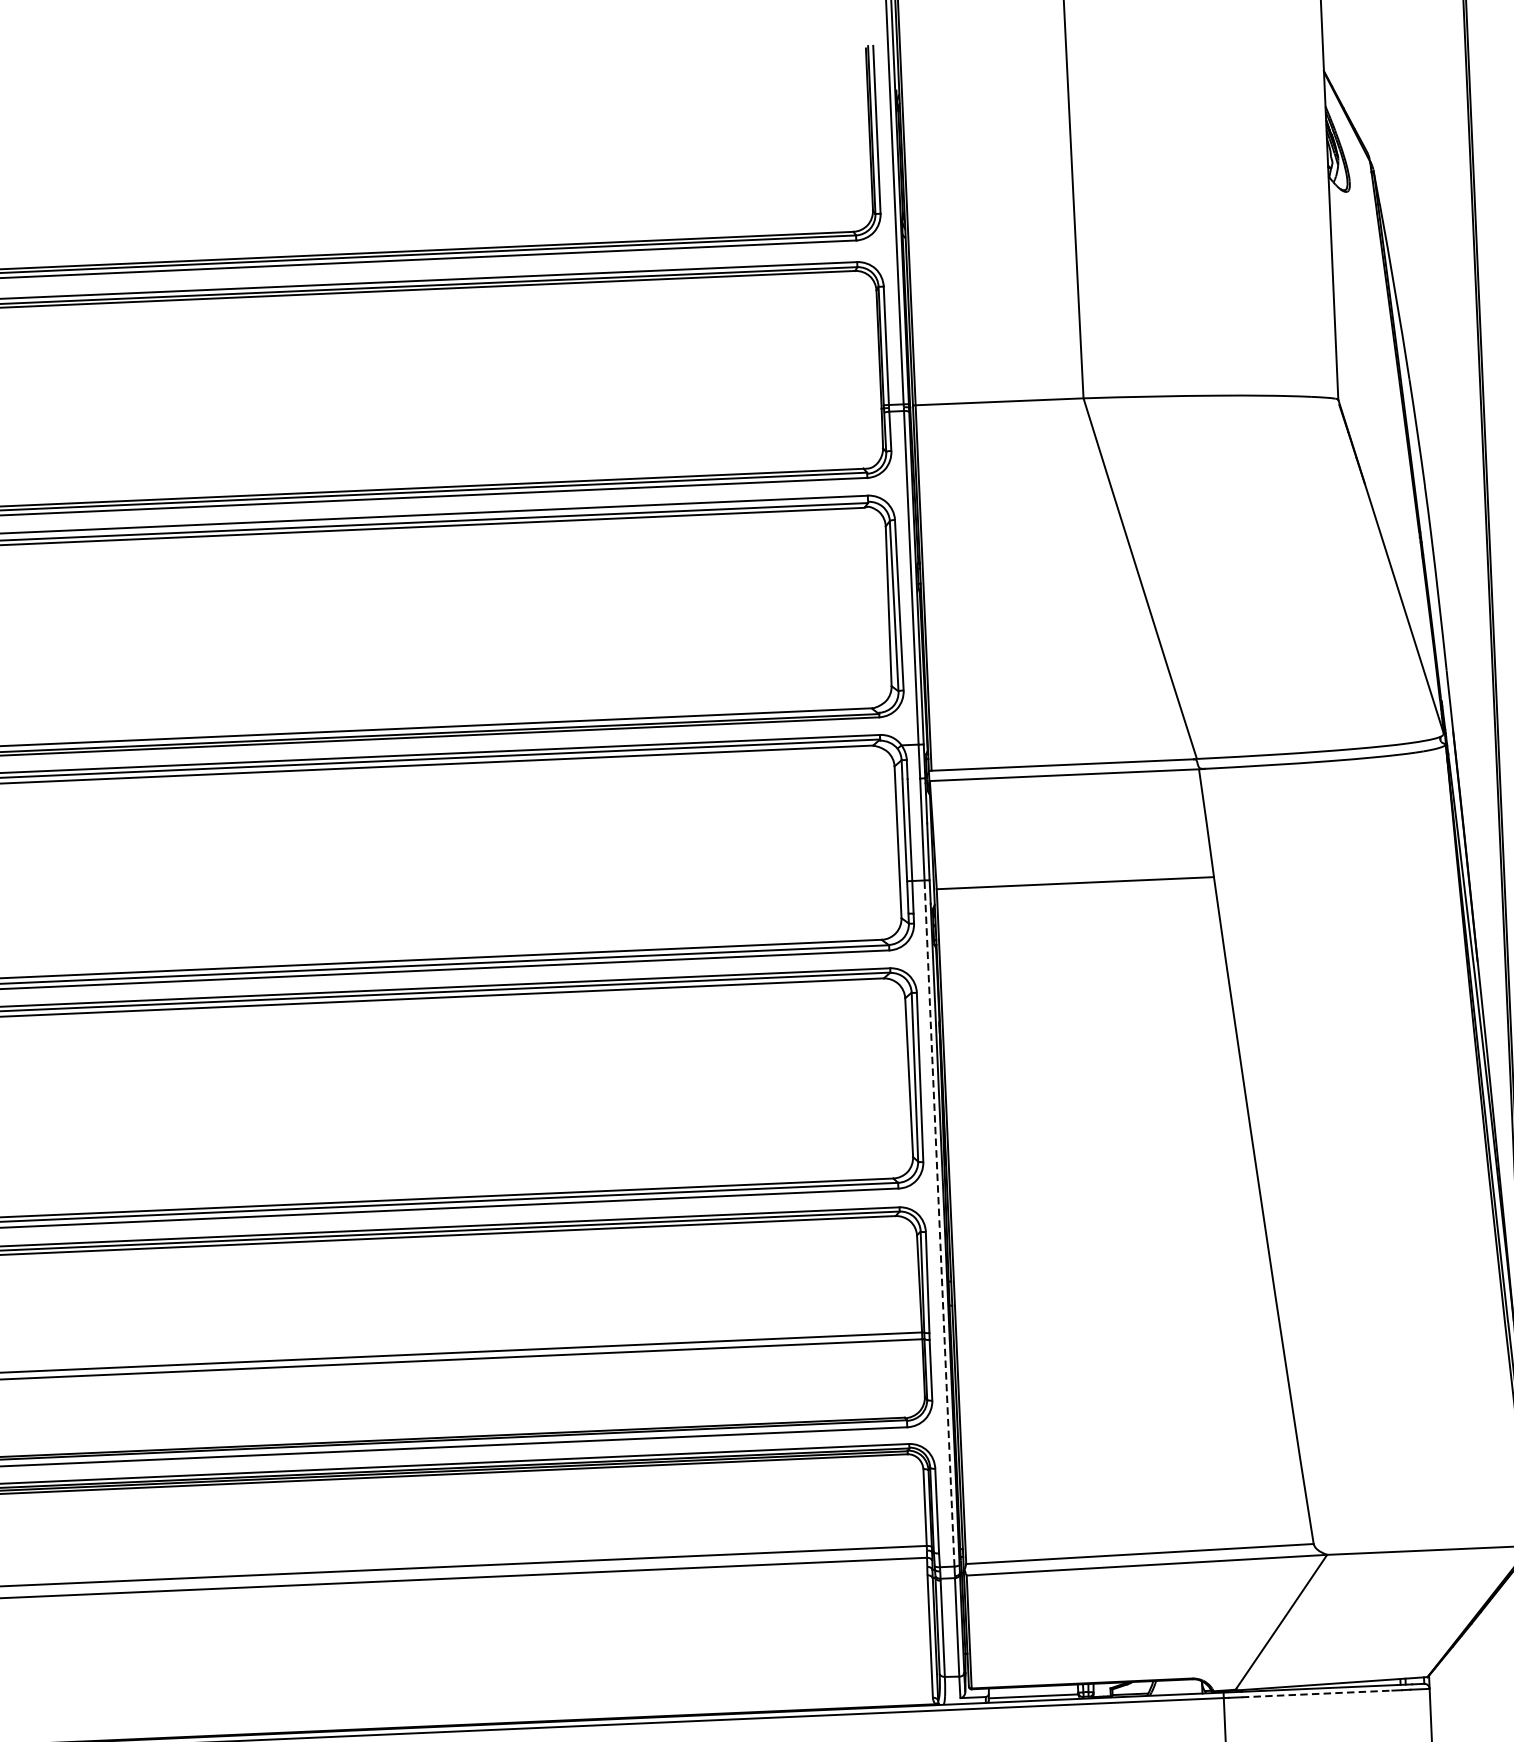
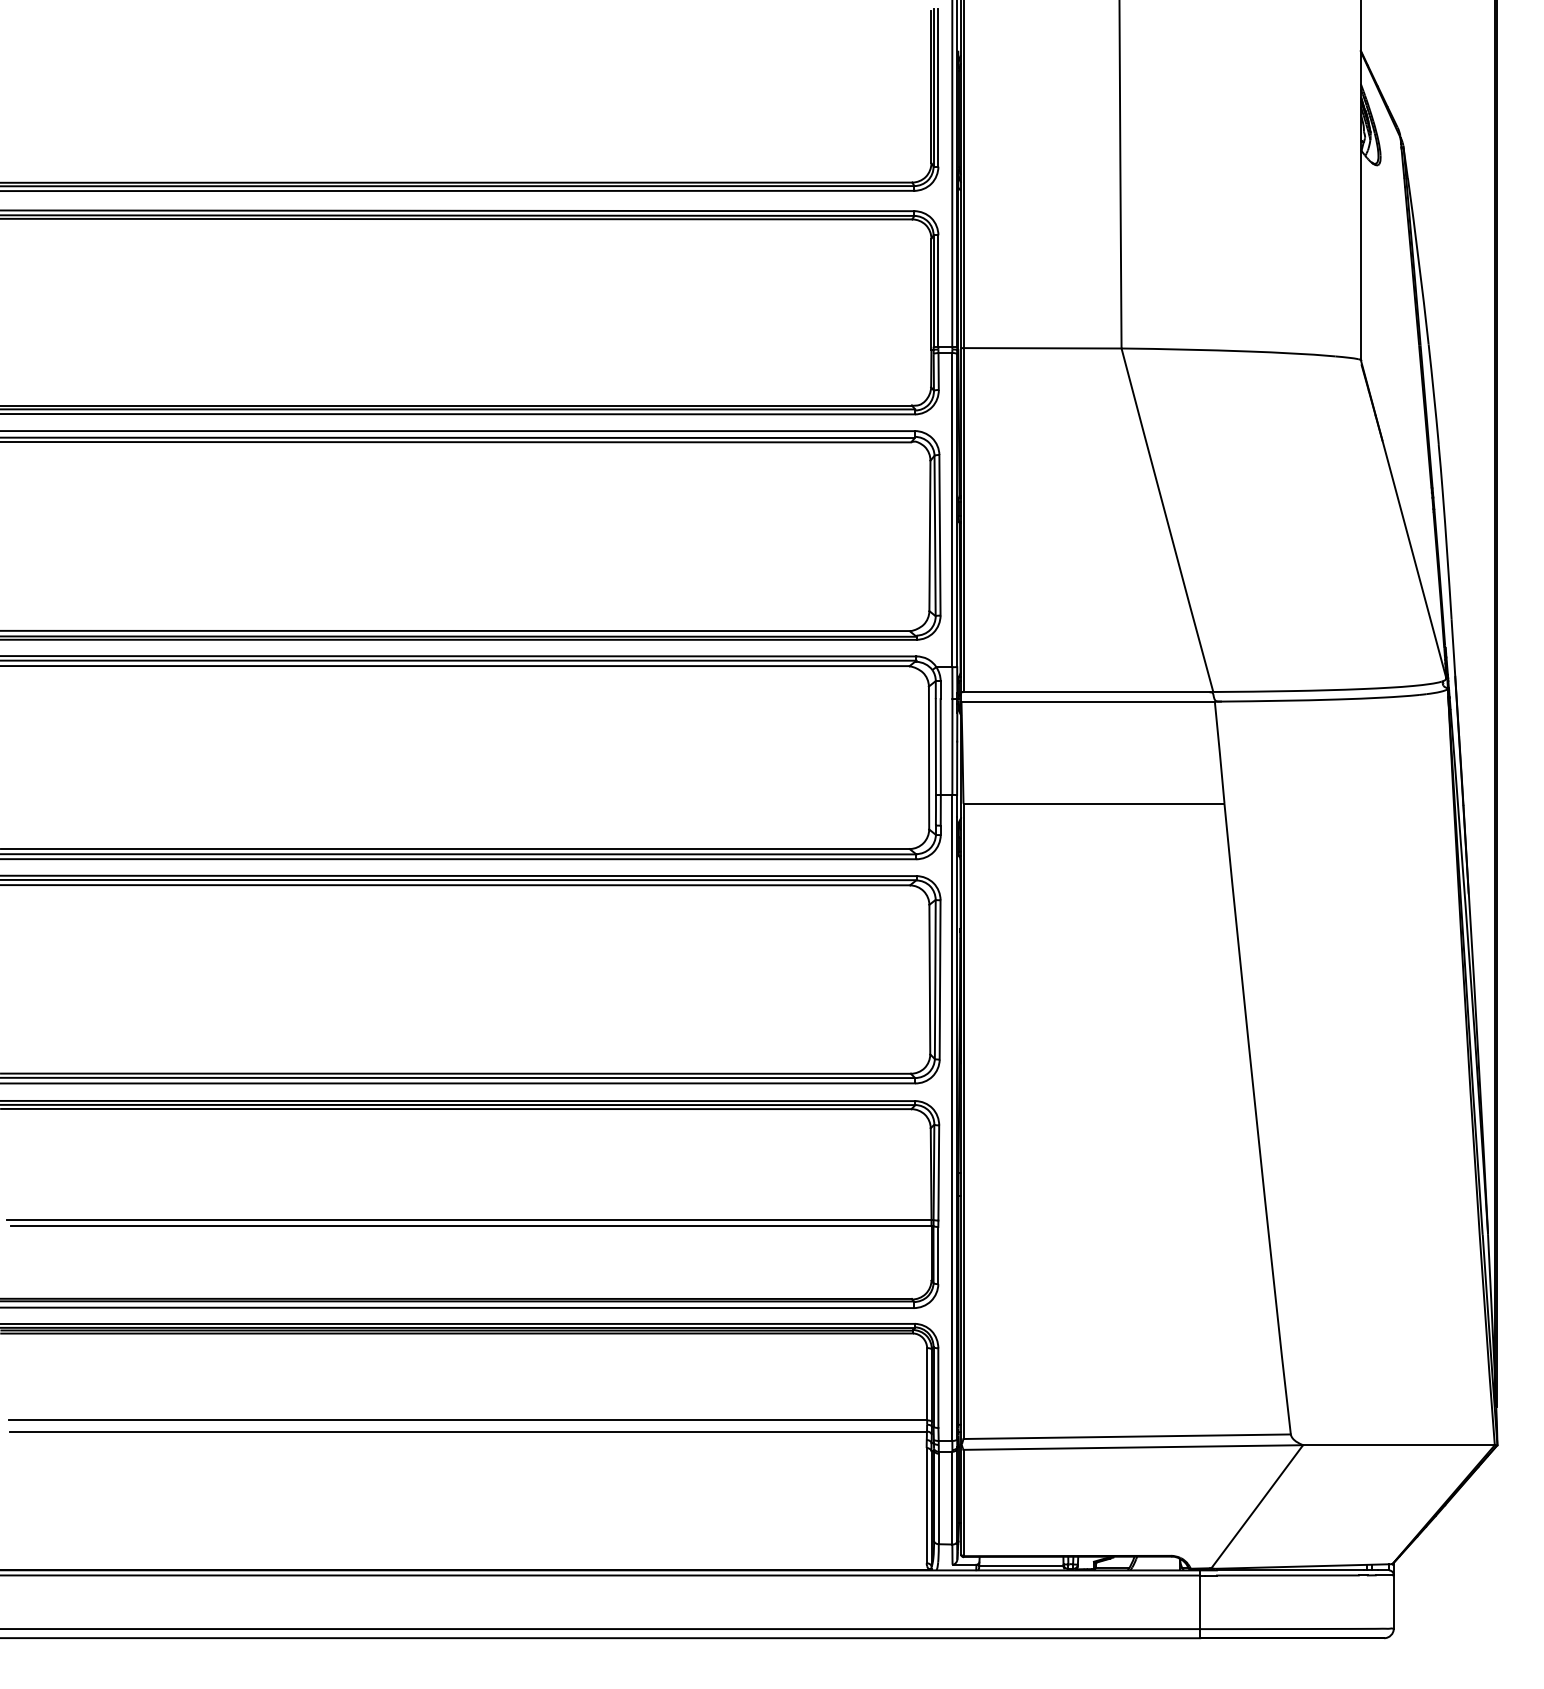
line: (939, 1223) -> (952, 1117), dashed -> solid
line: (1316, 1693) -> (1287, 1575), dashed -> solid

